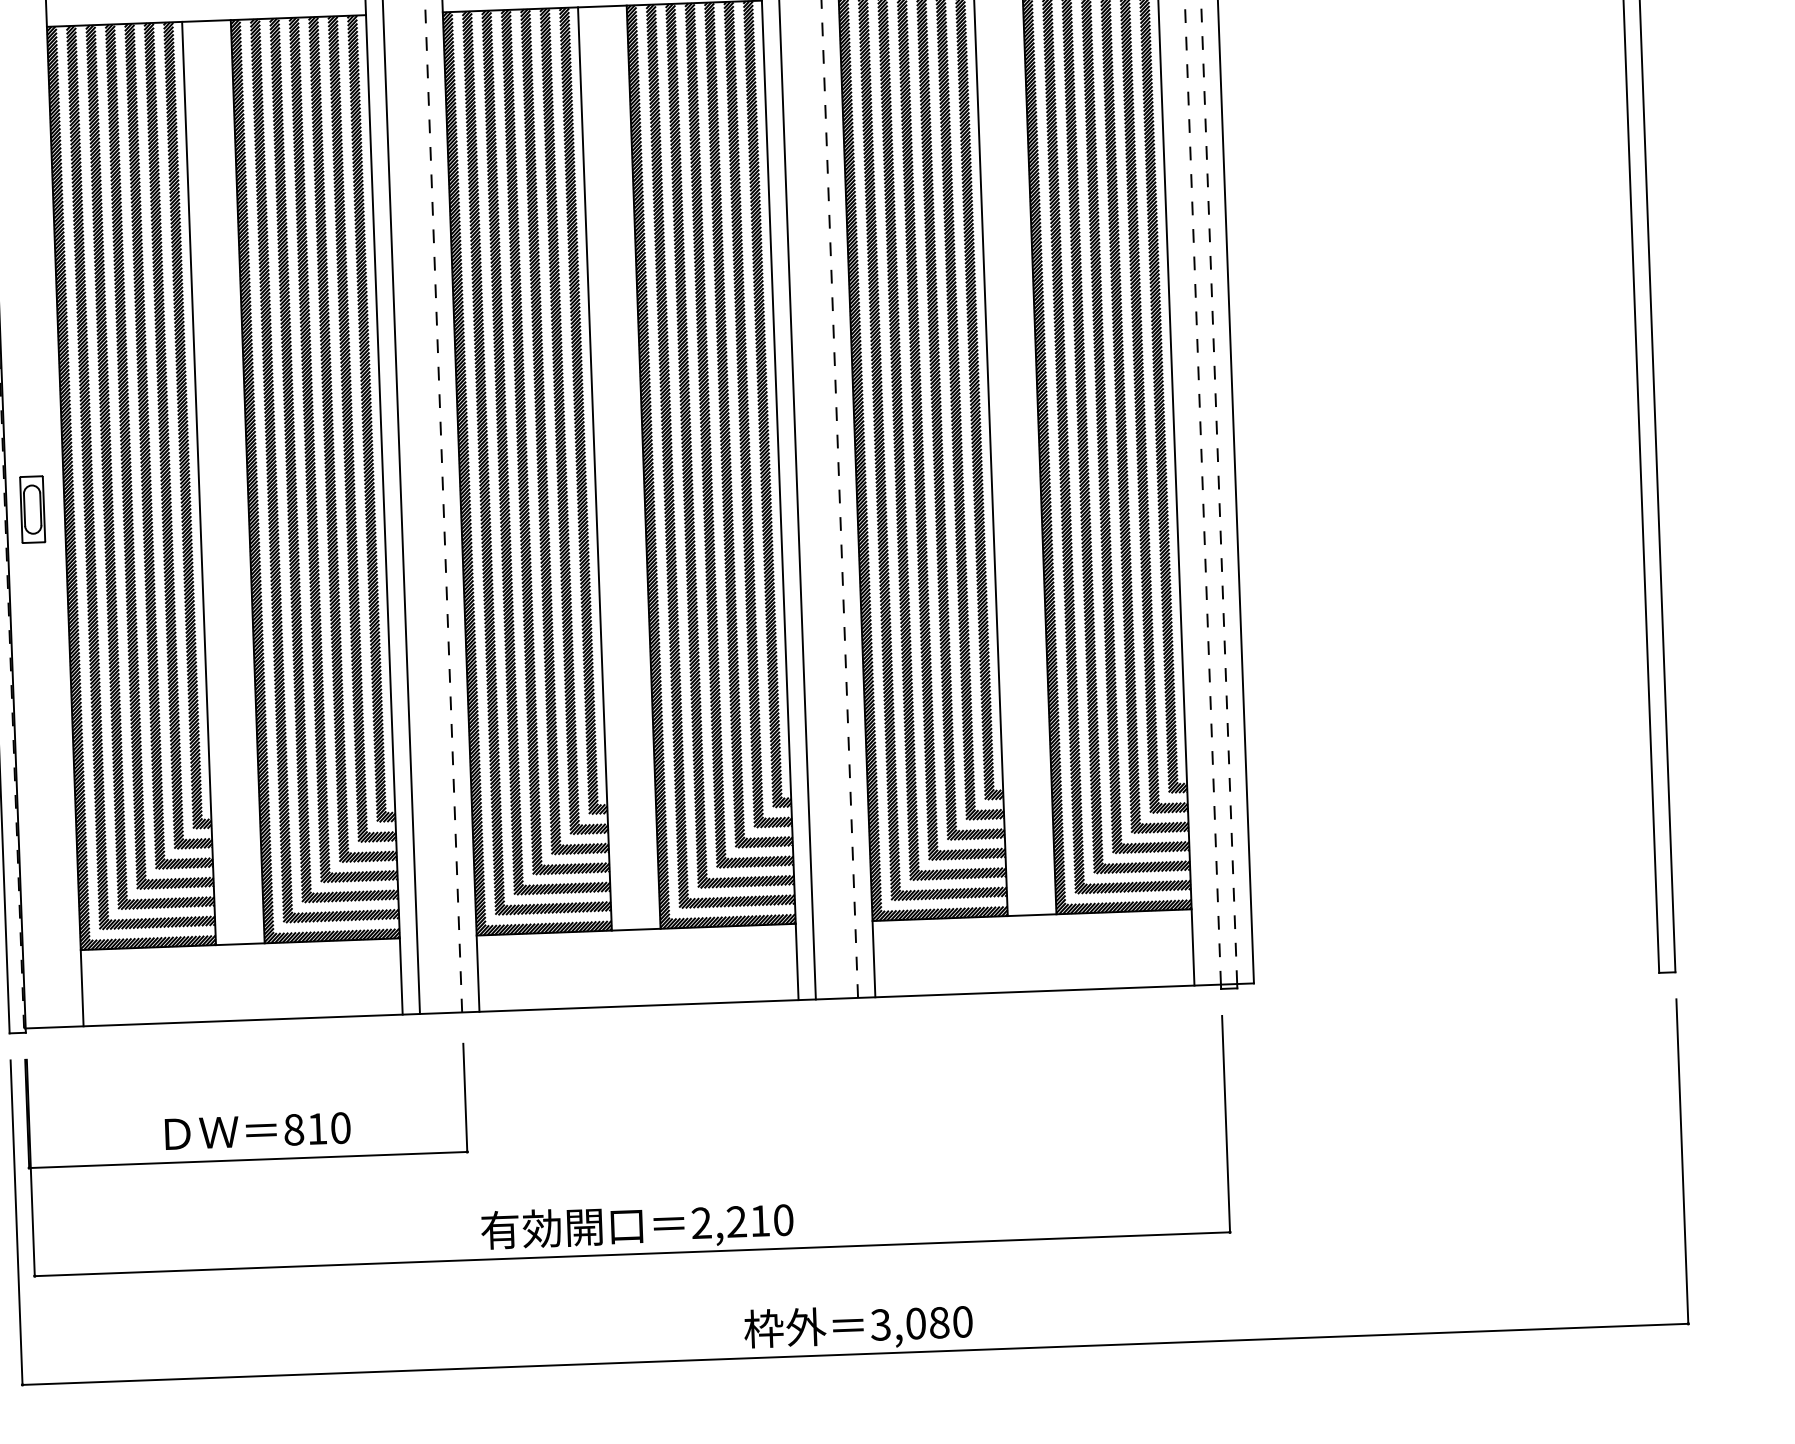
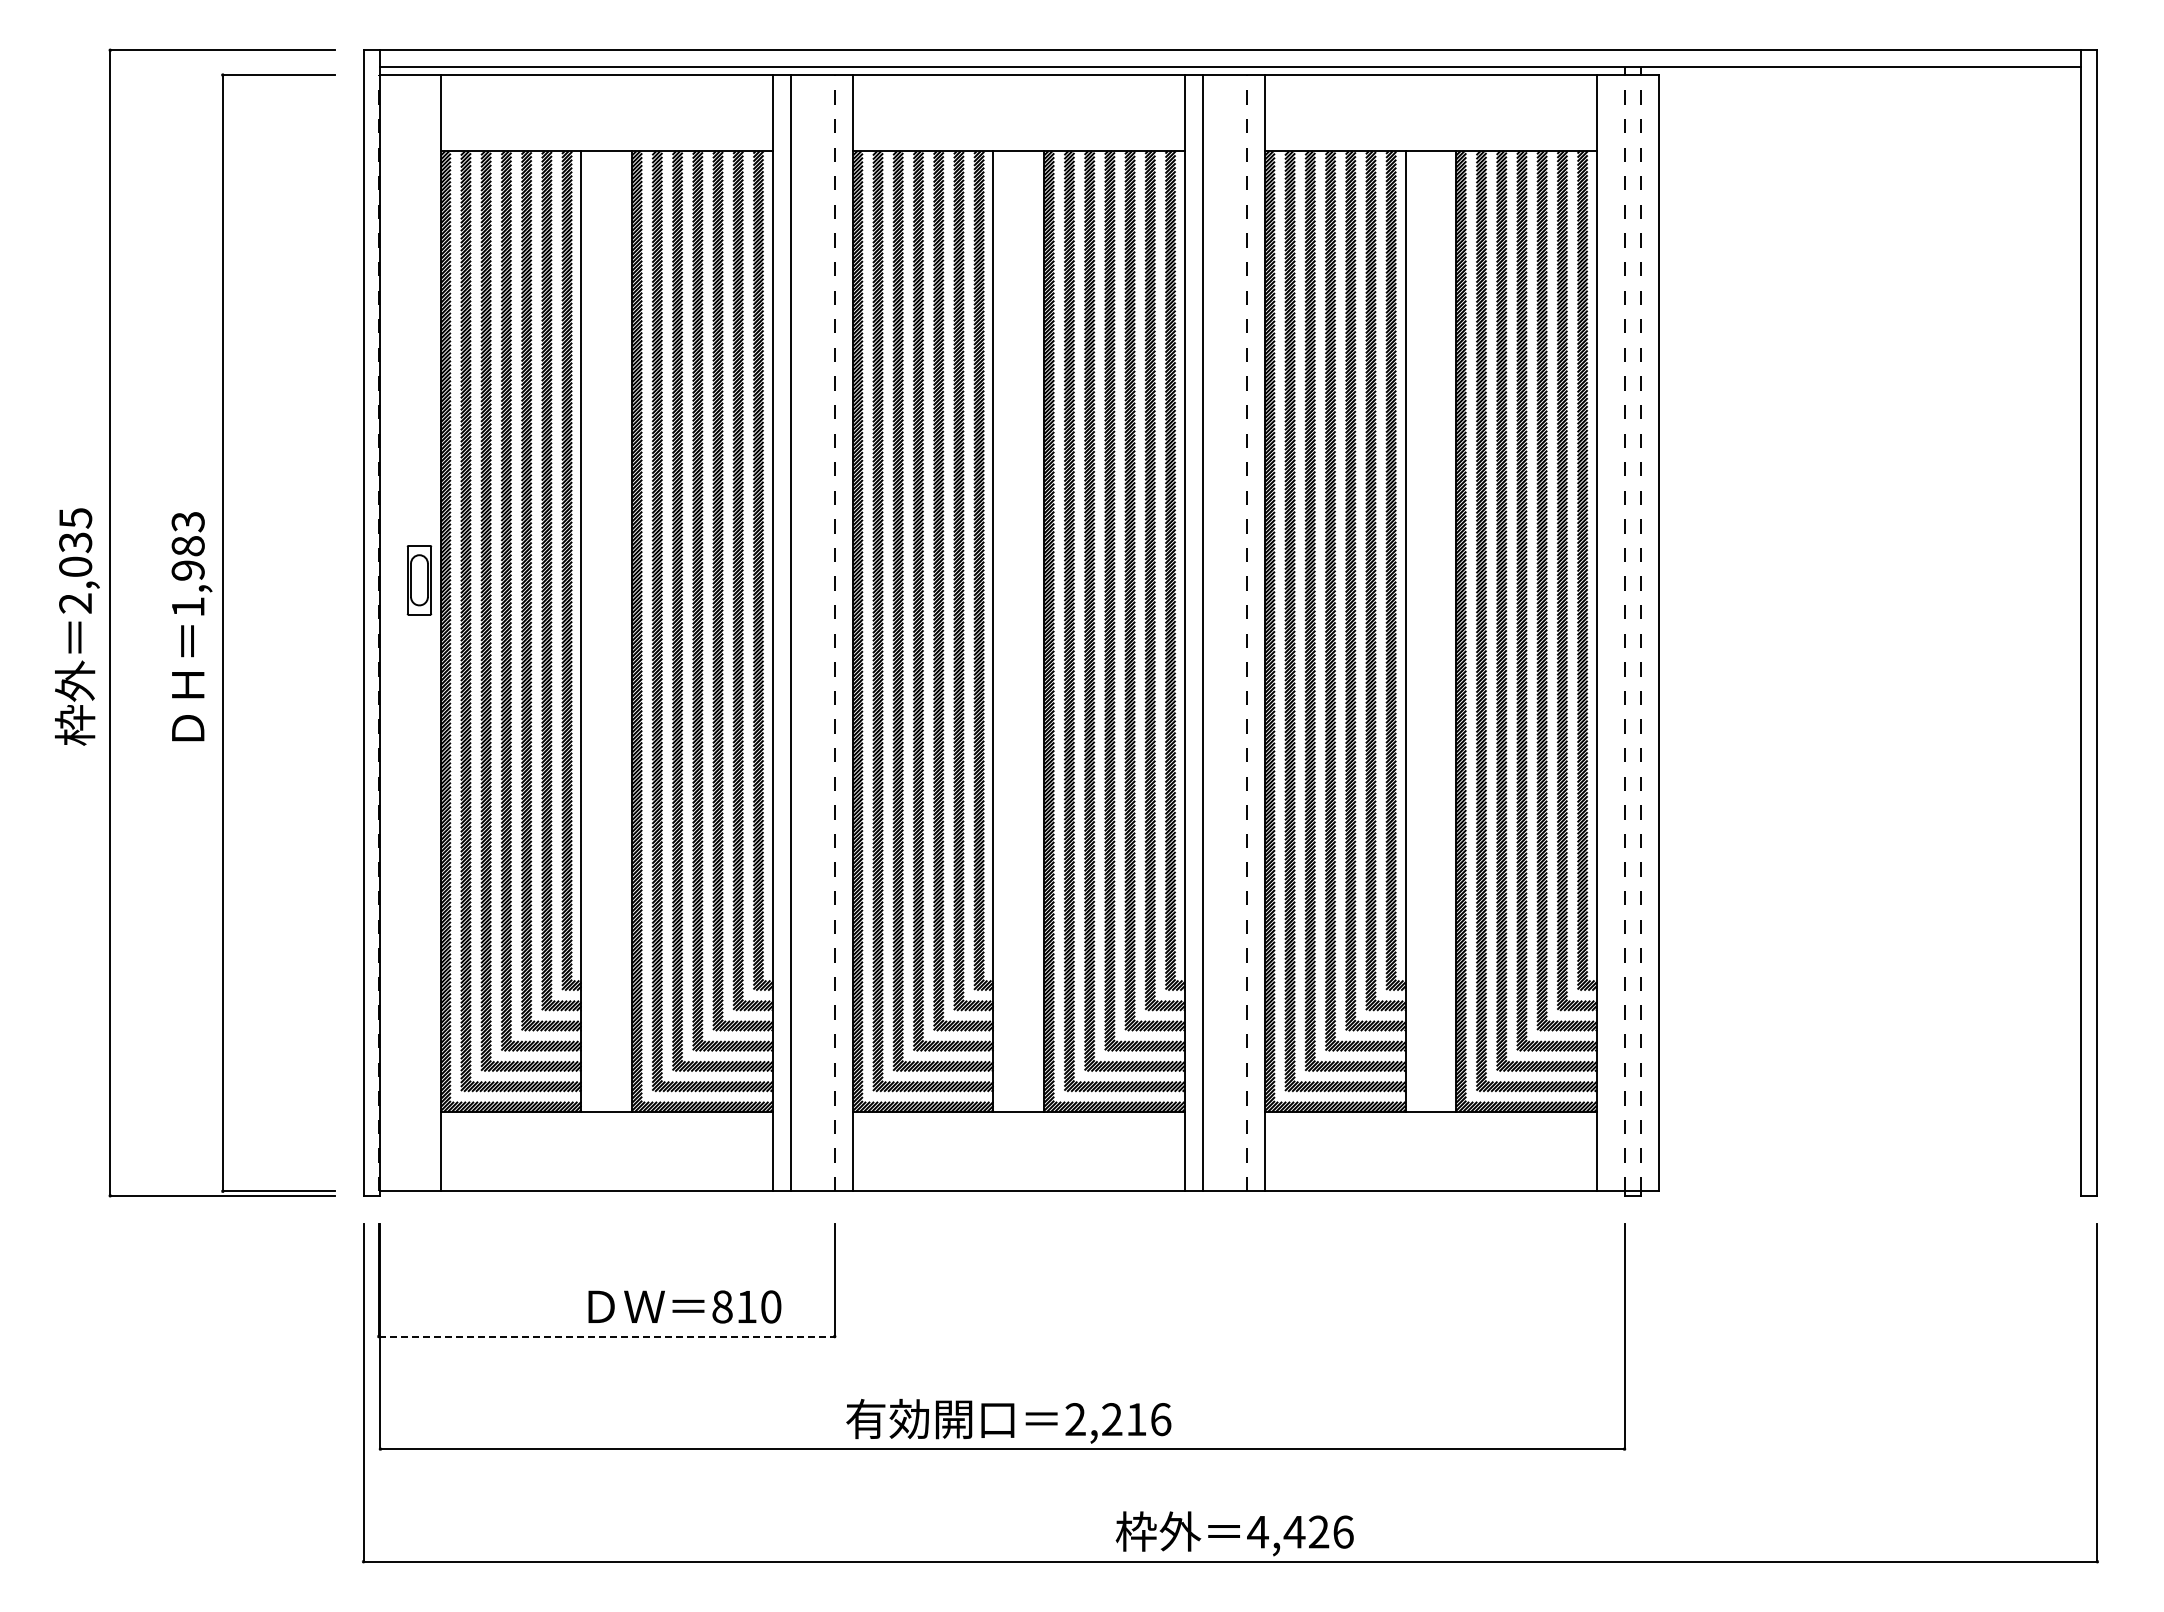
part: (32, 509) -> (419, 580), moved
text: (257, 1130) -> (684, 1306), moved
line: (247, 1159) -> (606, 1336), solid -> dashed
text: (784, 1220) -> (1161, 1419), 2,210 -> 2,216
text: (921, 1322) -> (1300, 1531), 3,080 -> 4,426

